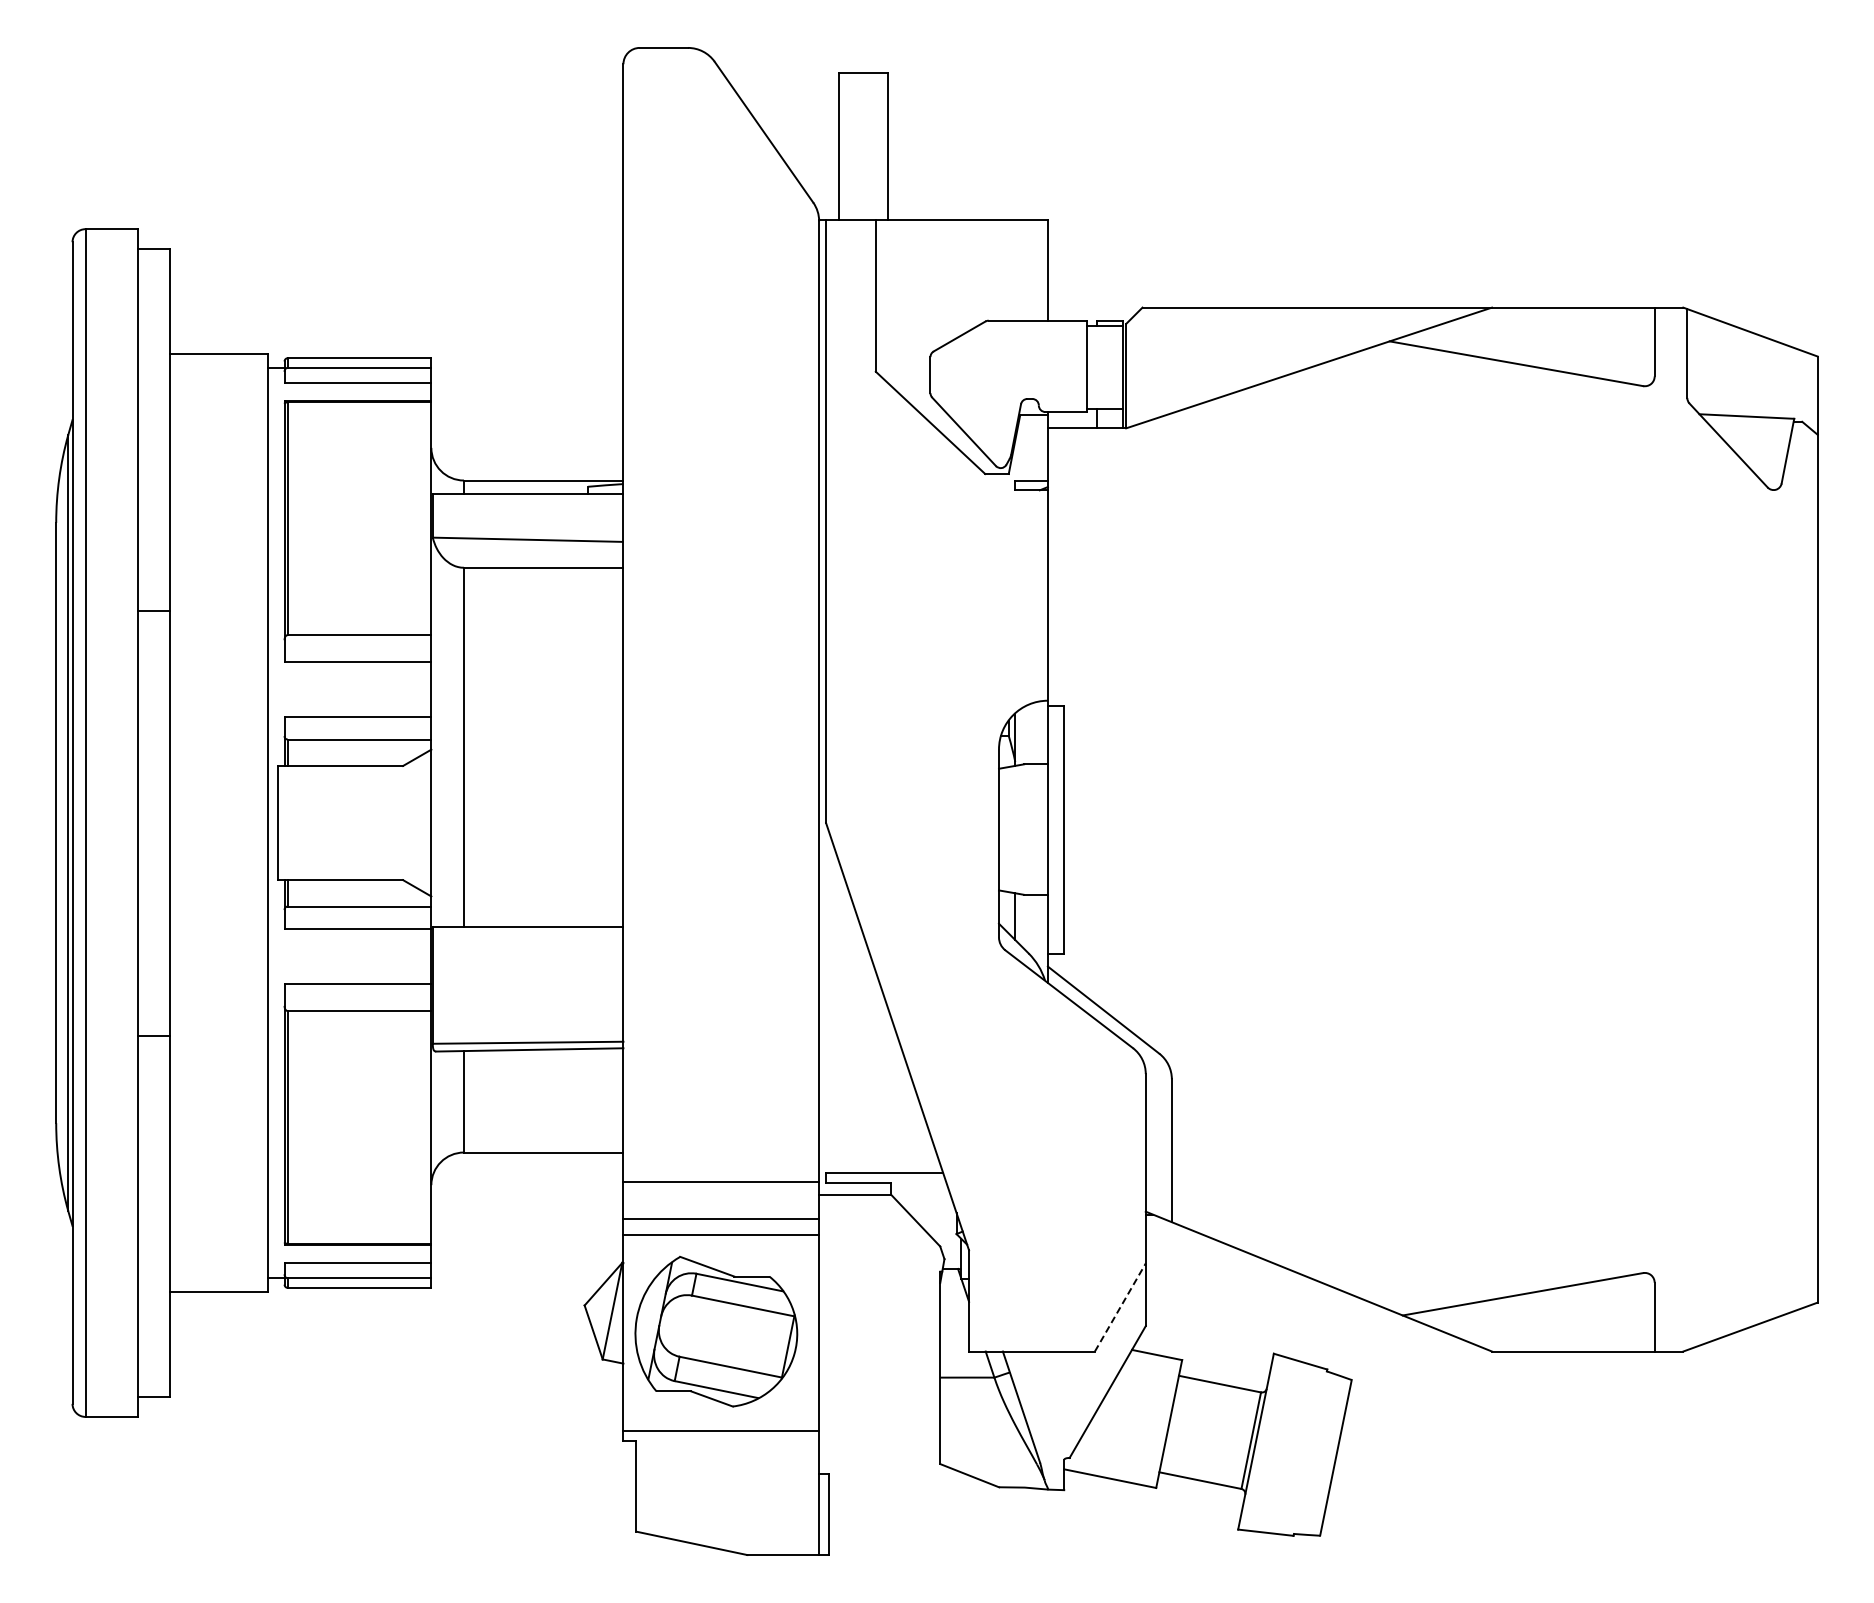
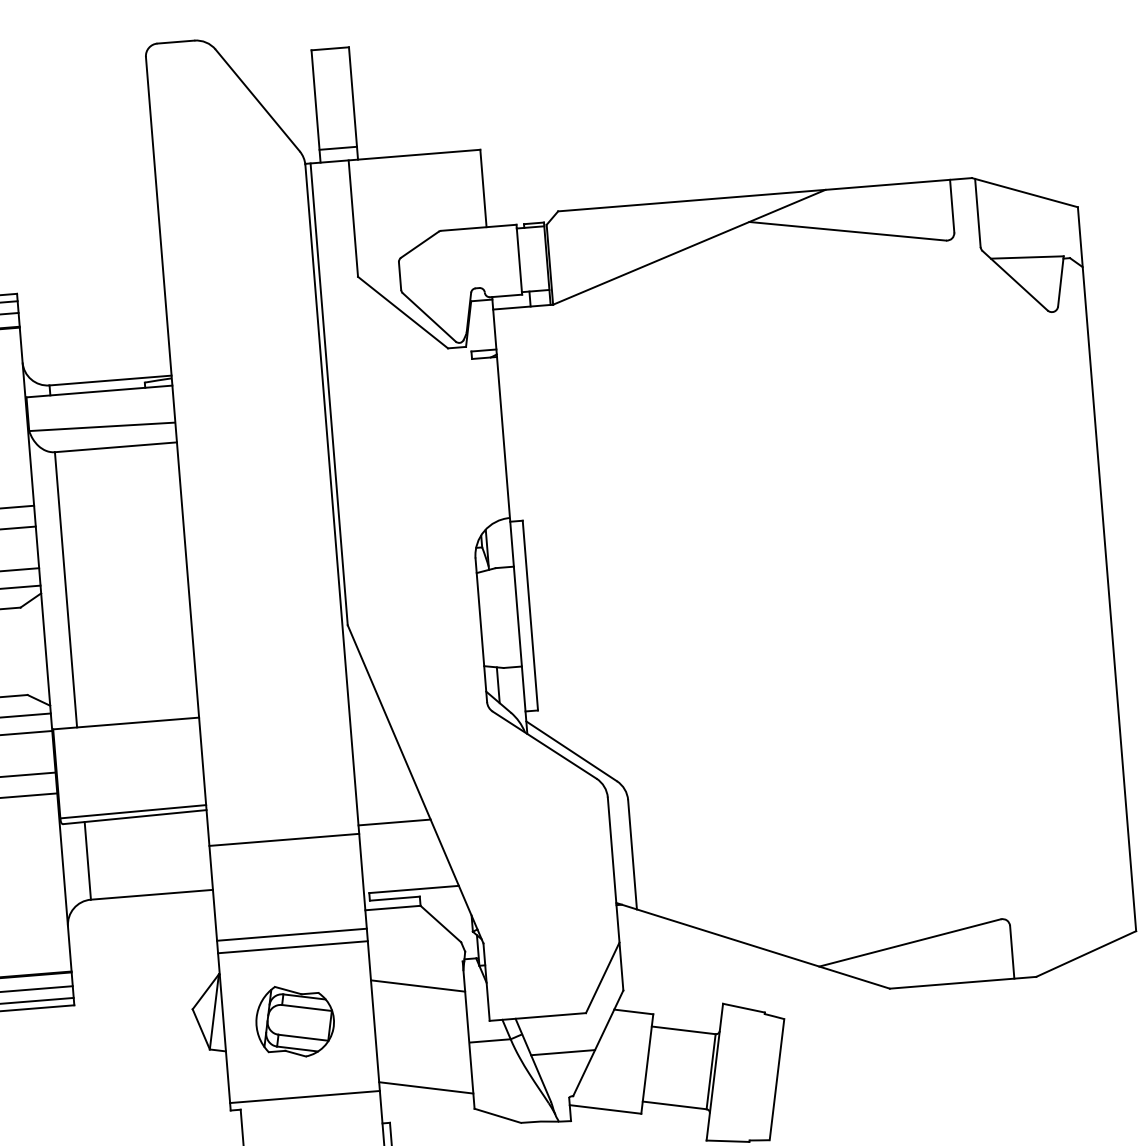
line: (863, 202) -> (338, 148), added
line: (866, 1084) -> (394, 822), added
line: (721, 1182) -> (284, 840), moved
line: (879, 1298) -> (417, 985), added
line: (1120, 1307) -> (602, 977), dashed -> solid
part: (716, 1331) -> (295, 1021), size x0.62
line: (1060, 1400) -> (562, 1052), added
line: (879, 1431) -> (426, 1087), added

